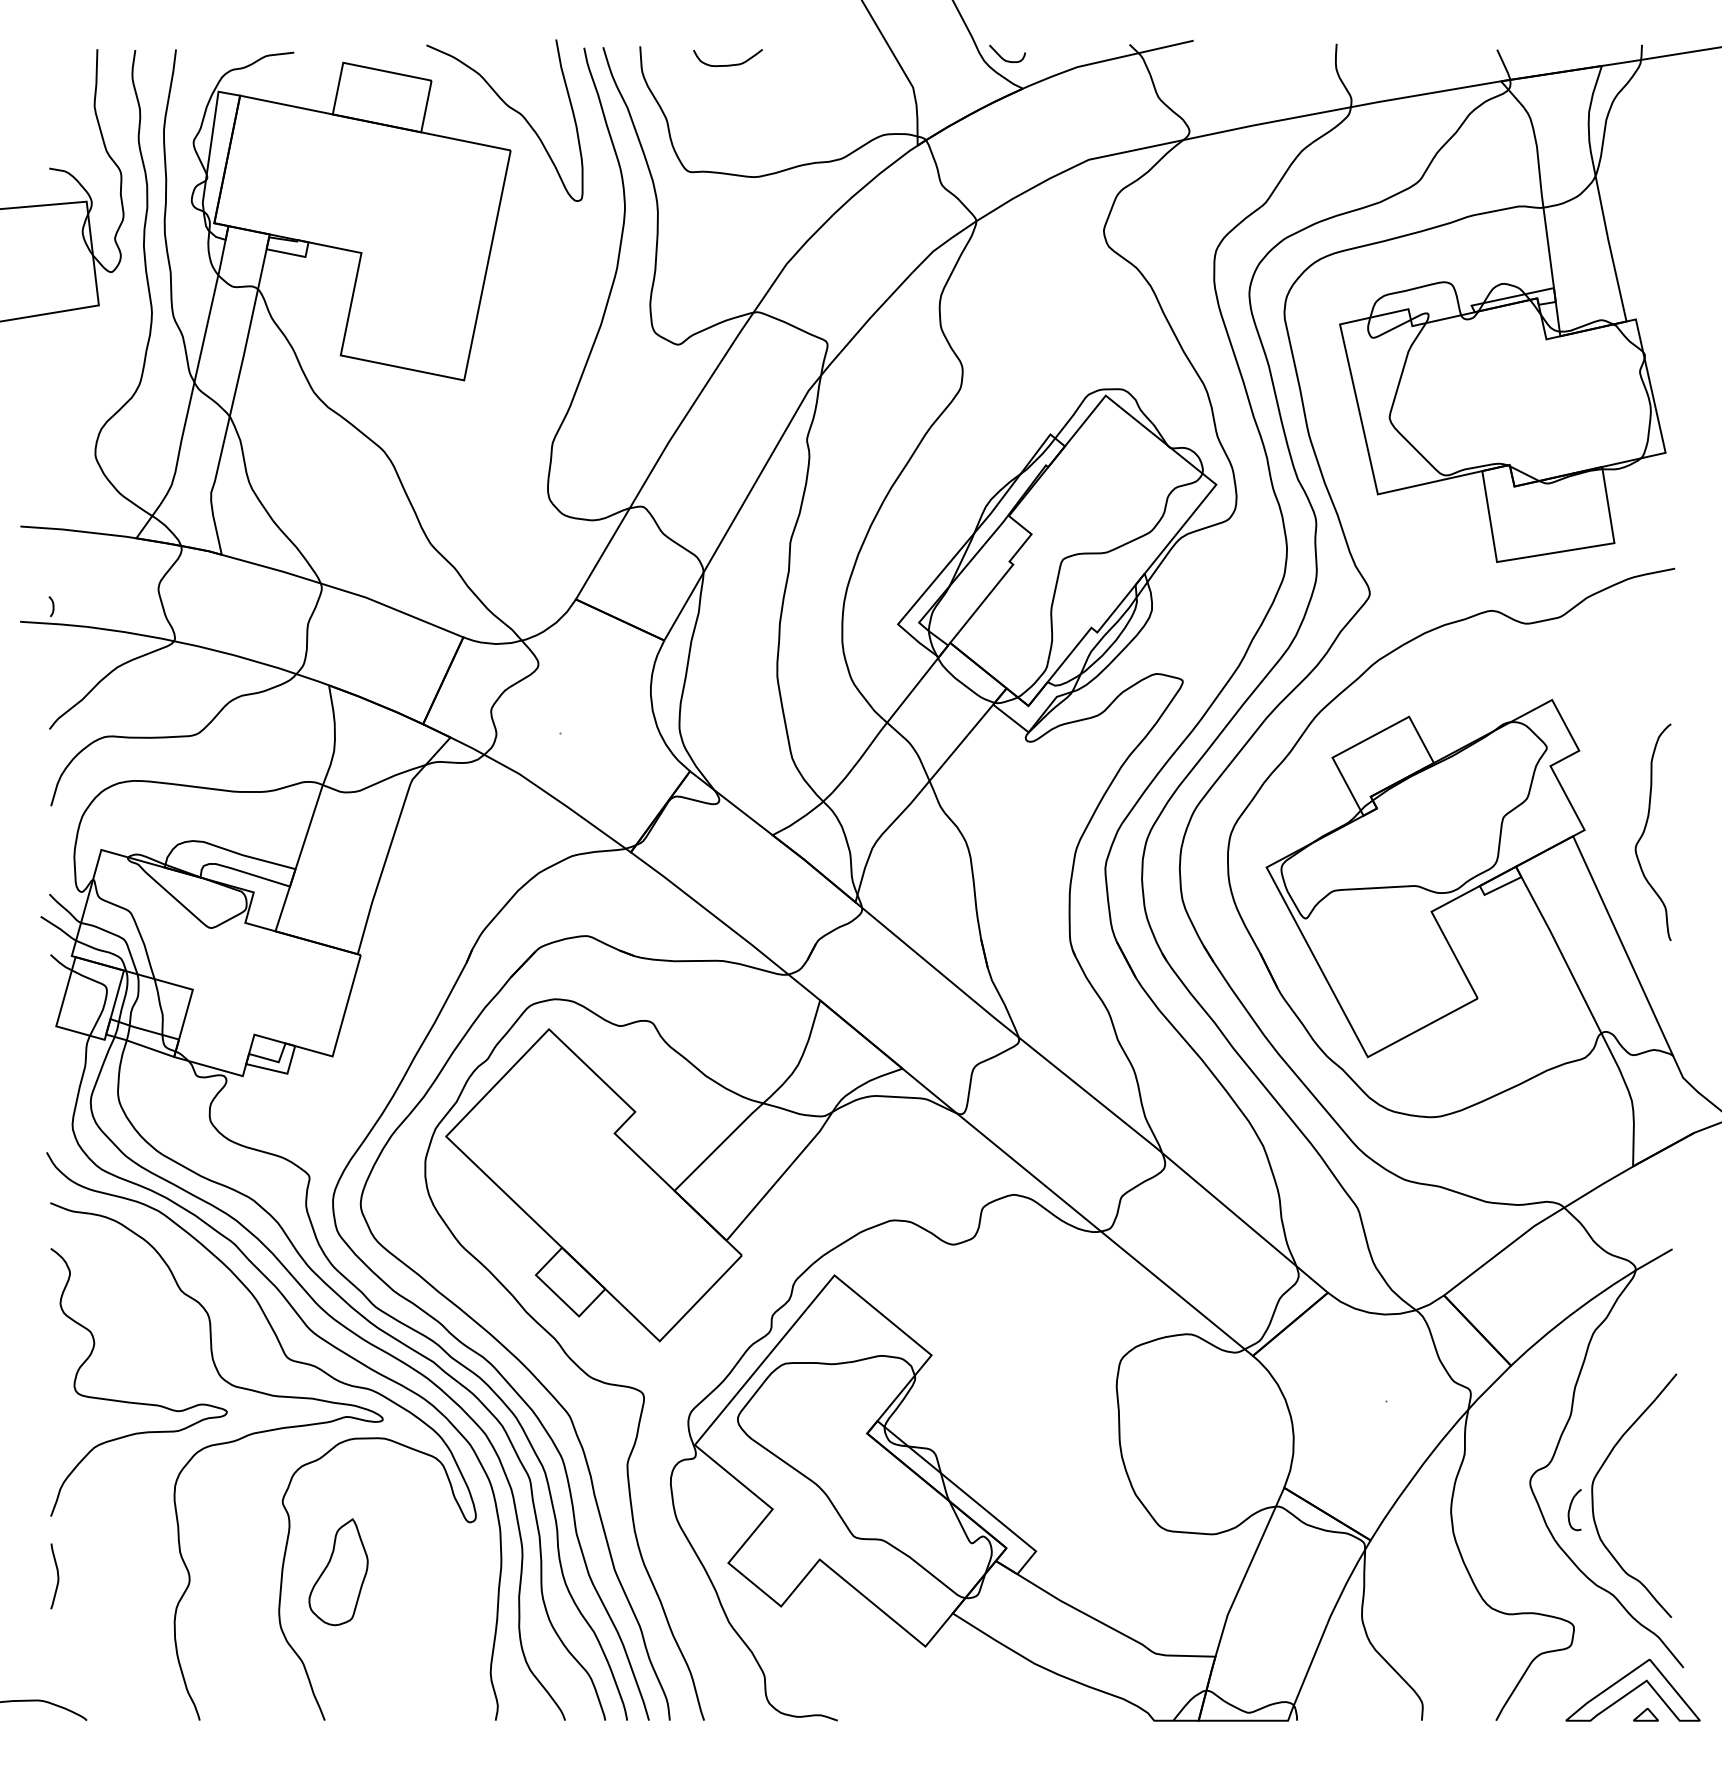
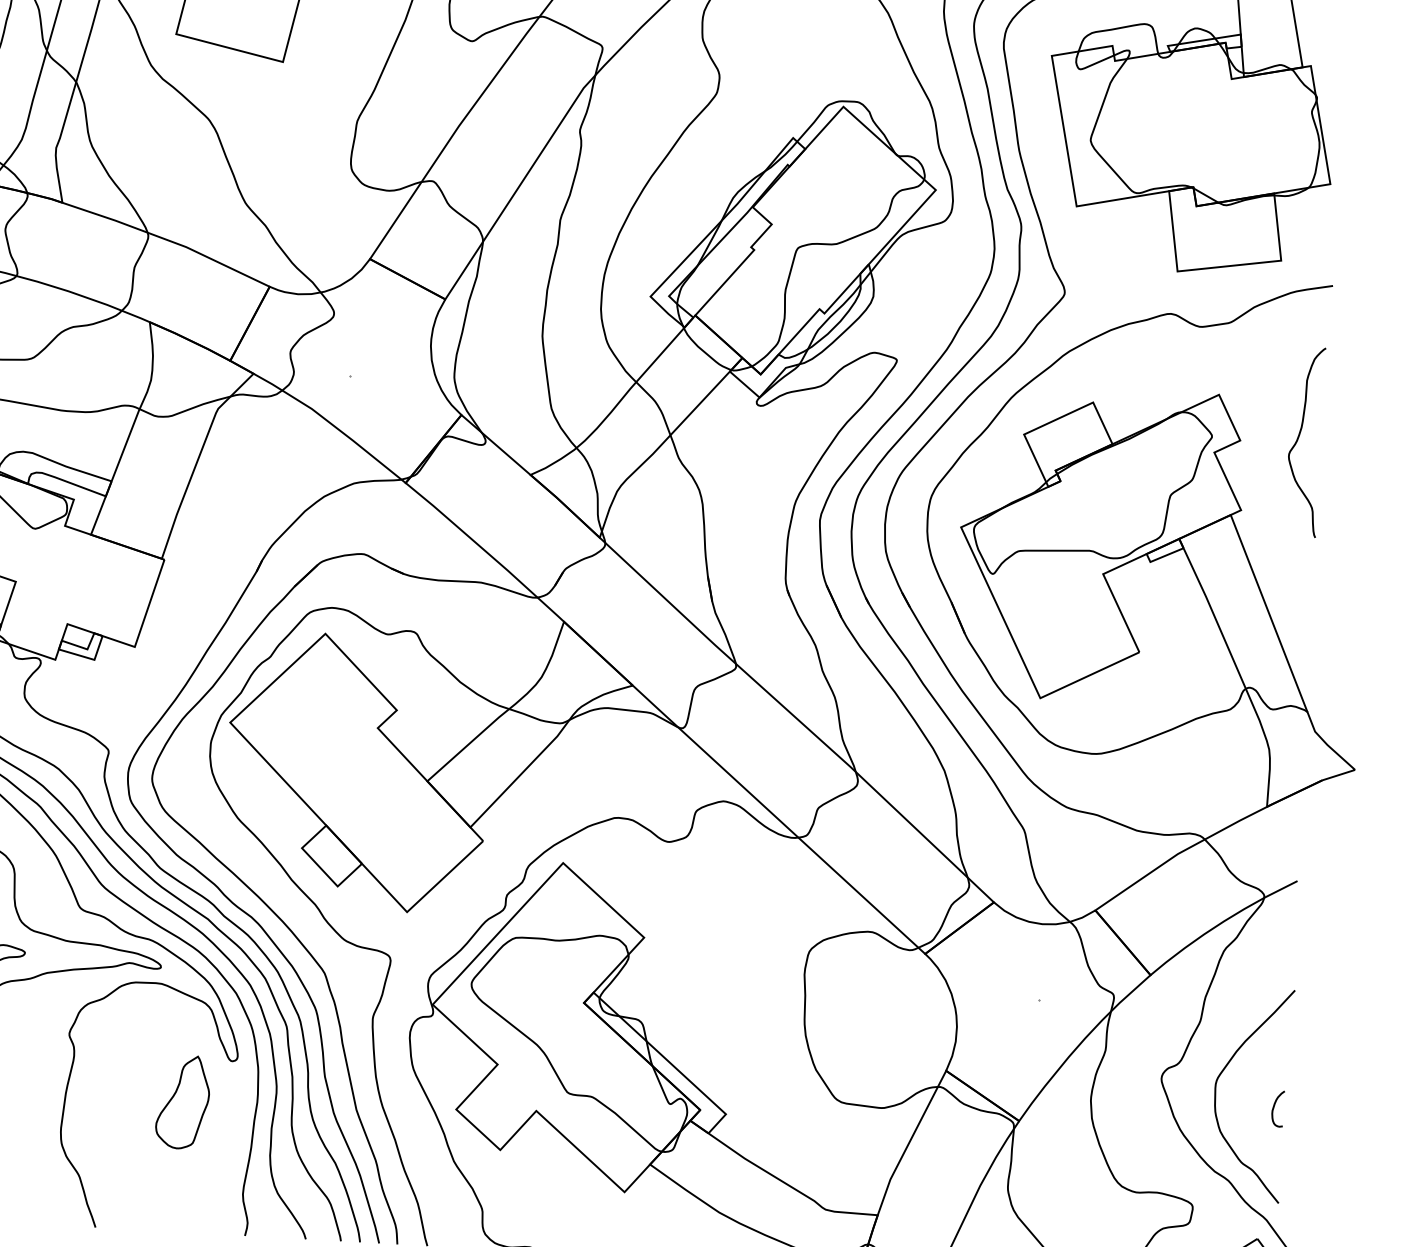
curve: (1645, 830) -> (1298, 440), moved
curve: (1570, 1510) -> (1274, 1109), moved
part: (338, 1572) -> (182, 1102), moved

